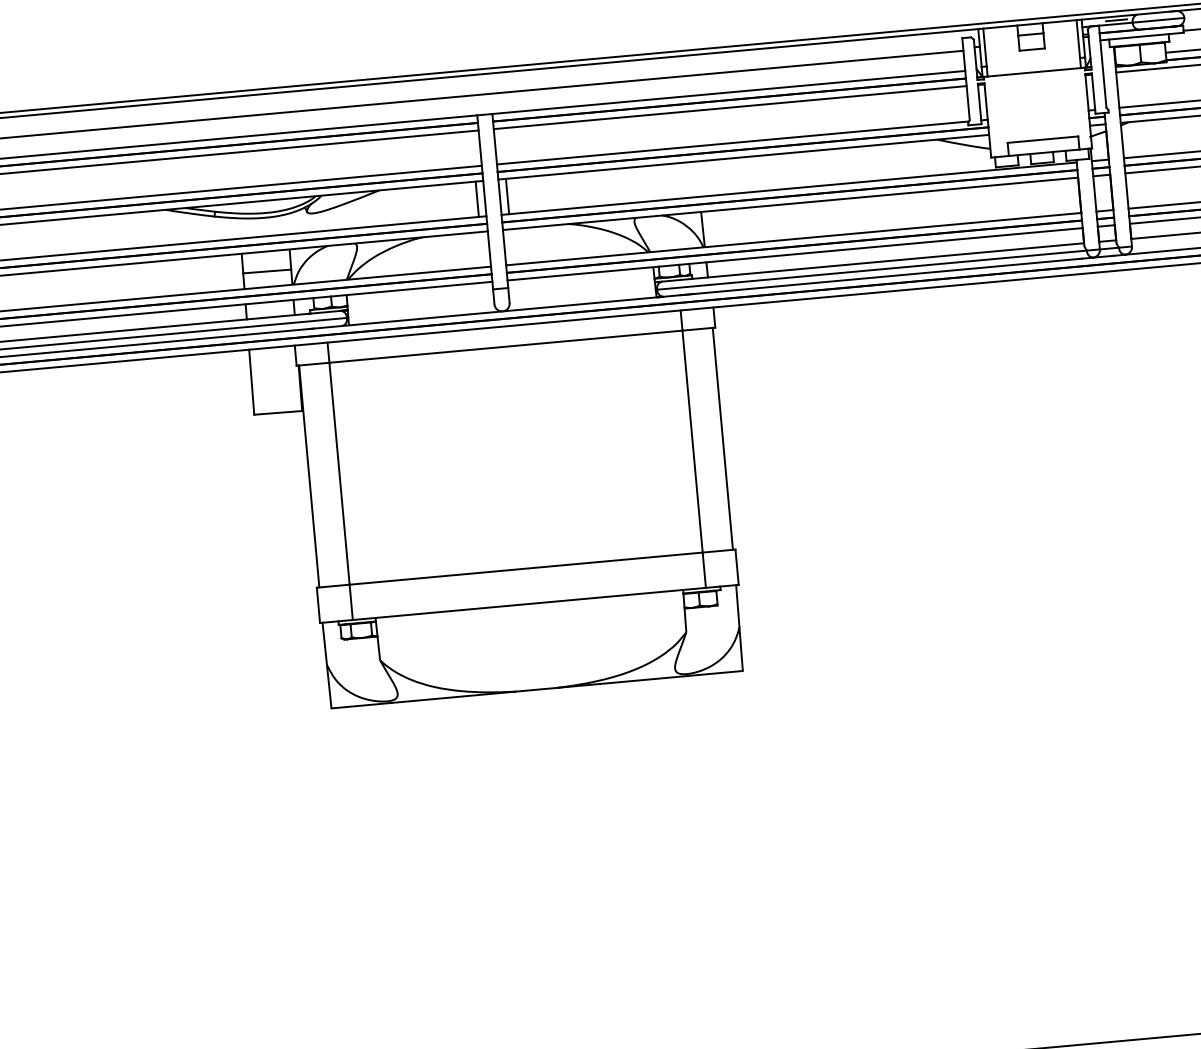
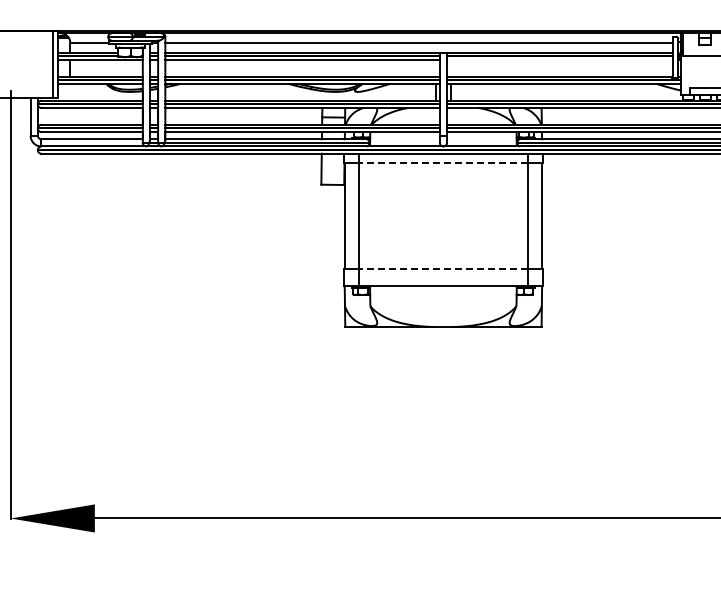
line: (729, 106) -> (559, 59), removed
line: (504, 347) -> (442, 163), solid -> dashed
line: (524, 569) -> (442, 269), solid -> dashed

